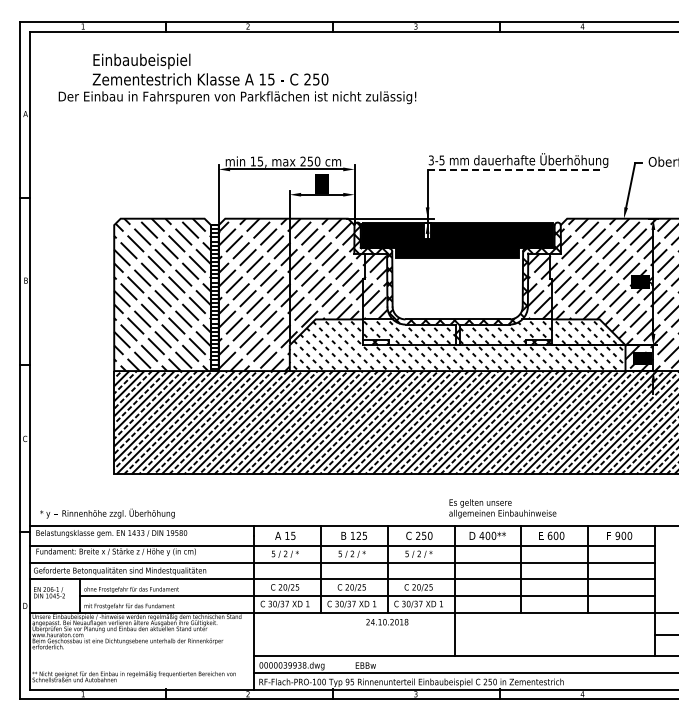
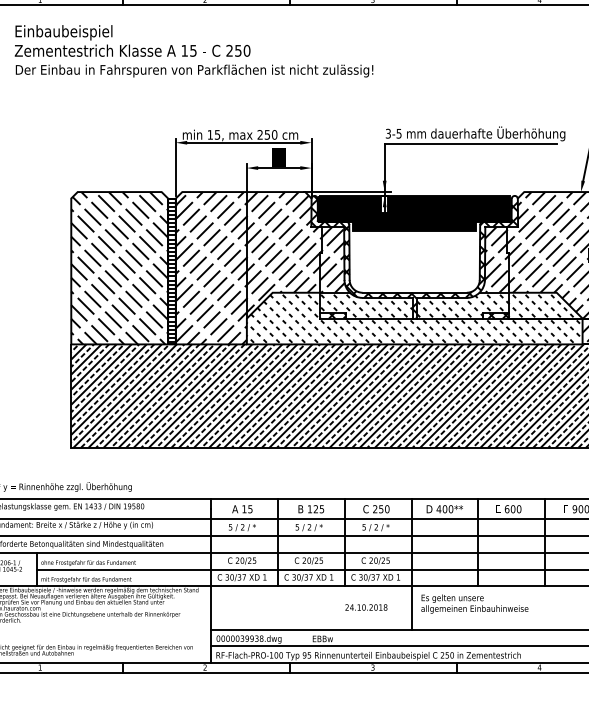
text: (210, 69) -> (132, 40), moved
line: (514, 170) -> (471, 143), dashed -> solid
text: (502, 508) -> (474, 603), moved
text: (387, 622) -> (366, 607), moved

